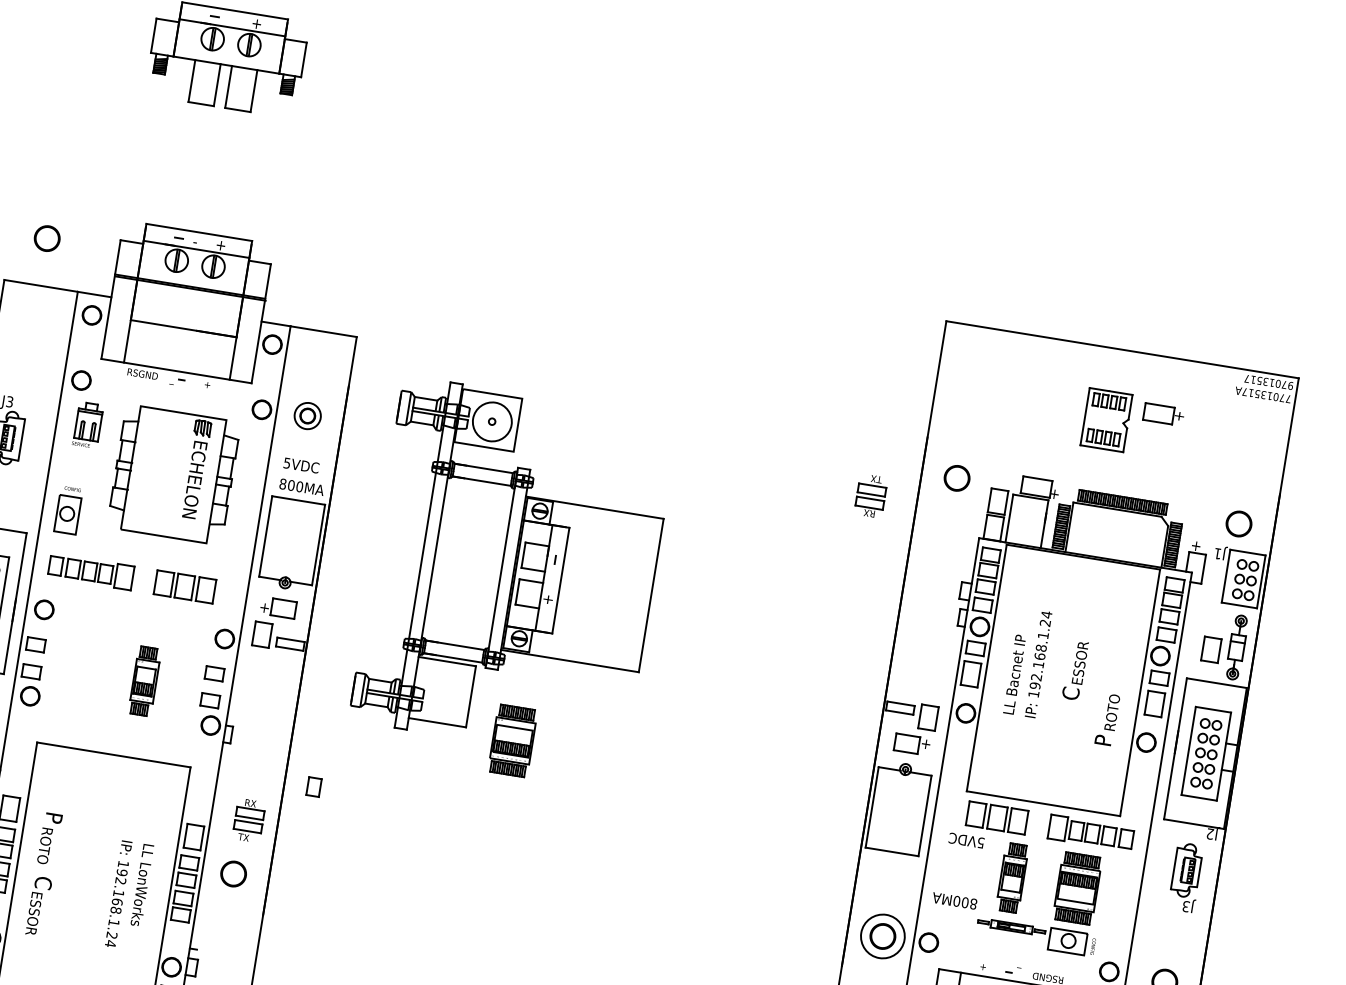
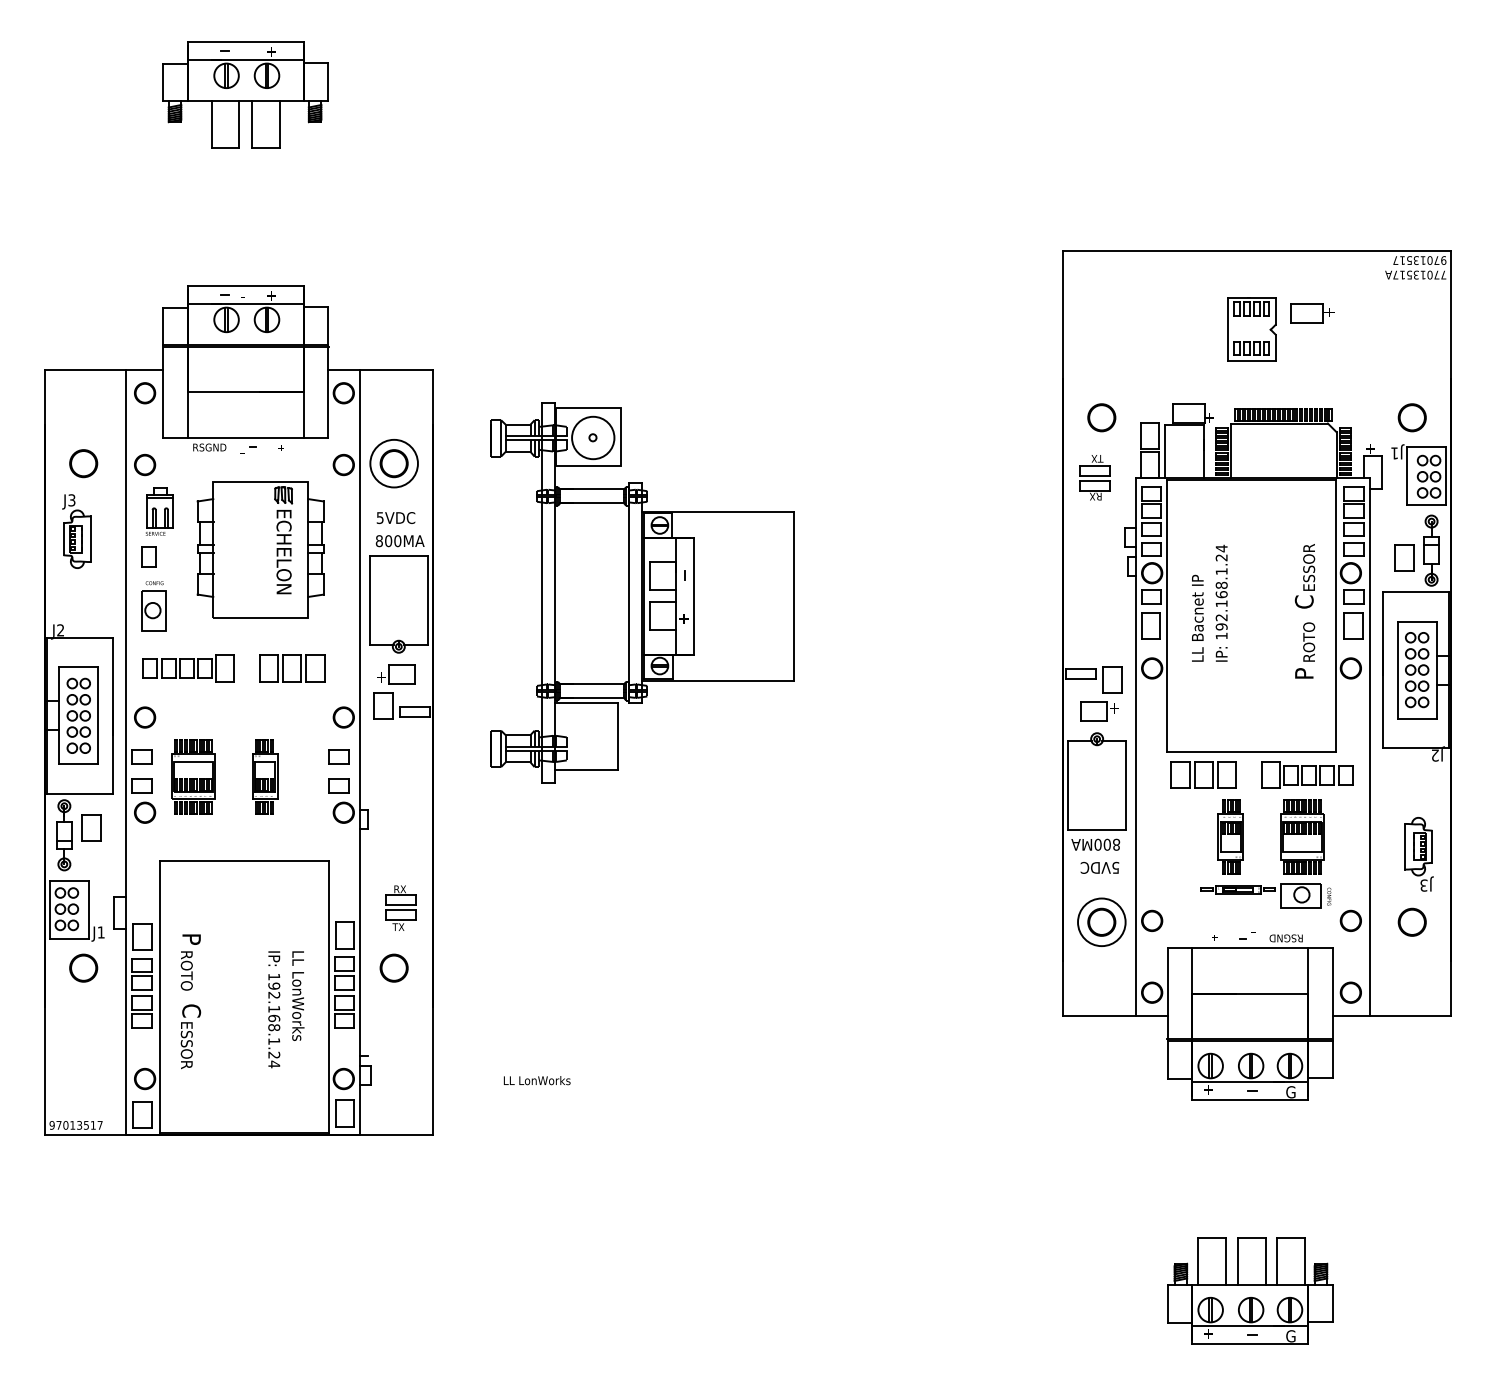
circle: (47, 238) -> (83, 463), moved
part: (307, 415) -> (393, 463), size x1.67
part: (871, 495) -> (1094, 477), moved
text: (1074, 670) -> (1304, 576), moved
part: (512, 740) -> (193, 776), moved
part: (313, 786) -> (148, 556), moved
text: (966, 840) -> (1099, 867), moved
part: (1185, 877) -> (1418, 854), moved
text: (954, 900) -> (1095, 844), moved

